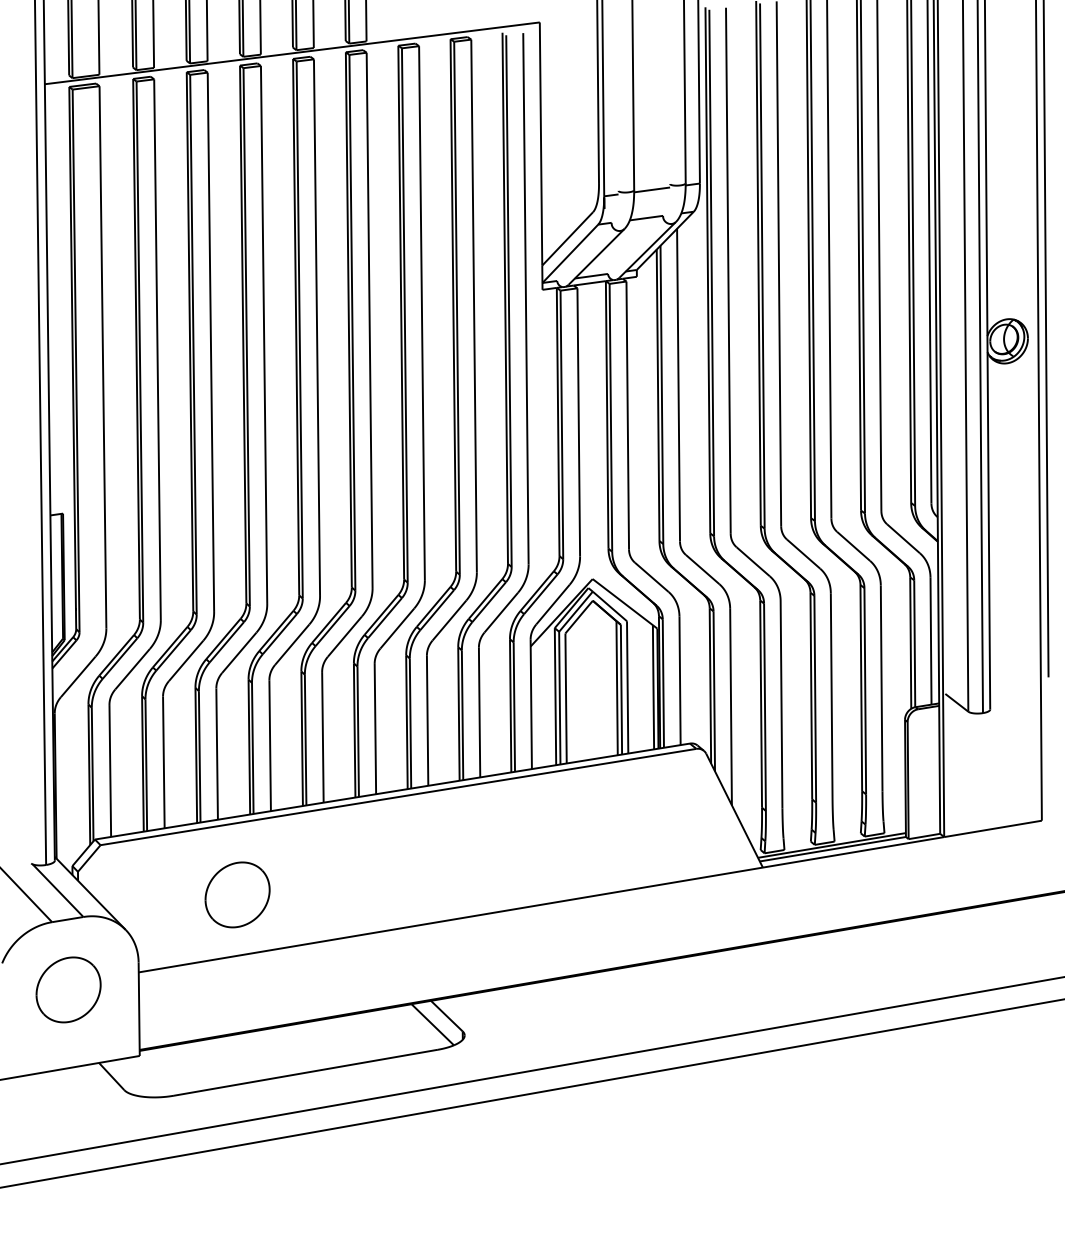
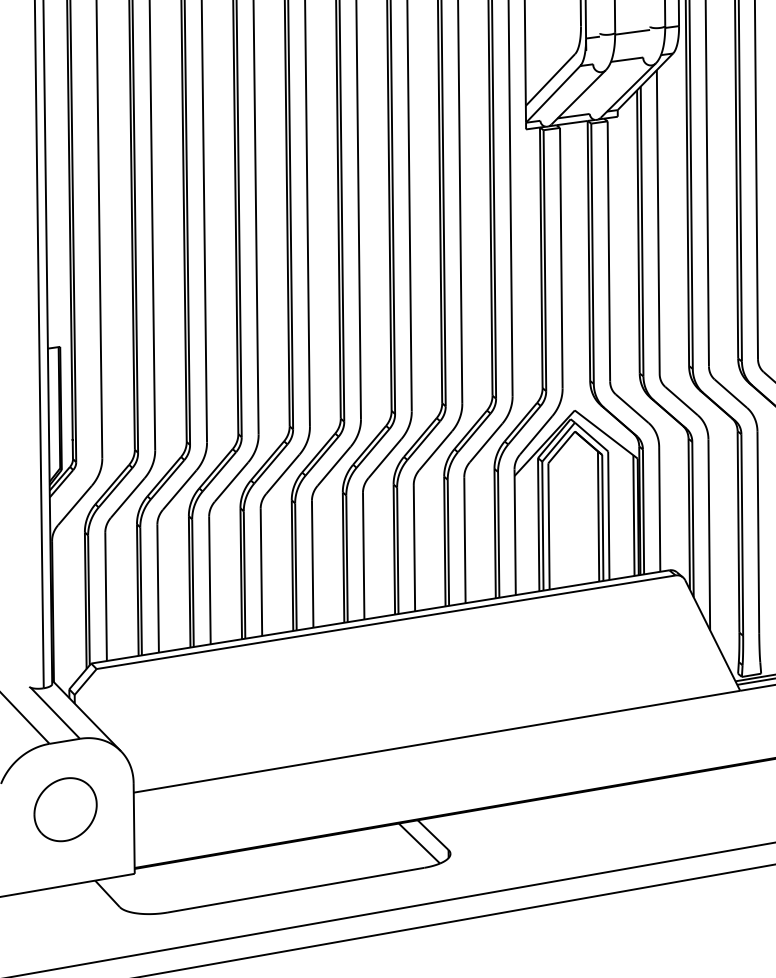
part: (237, 894) -> (229, 716), removed

